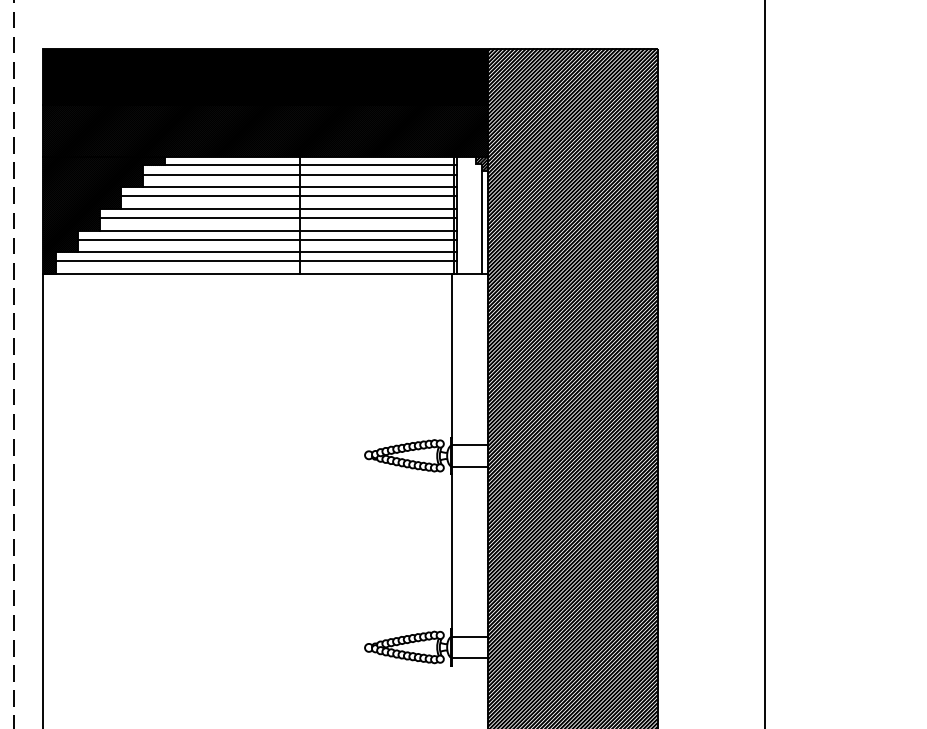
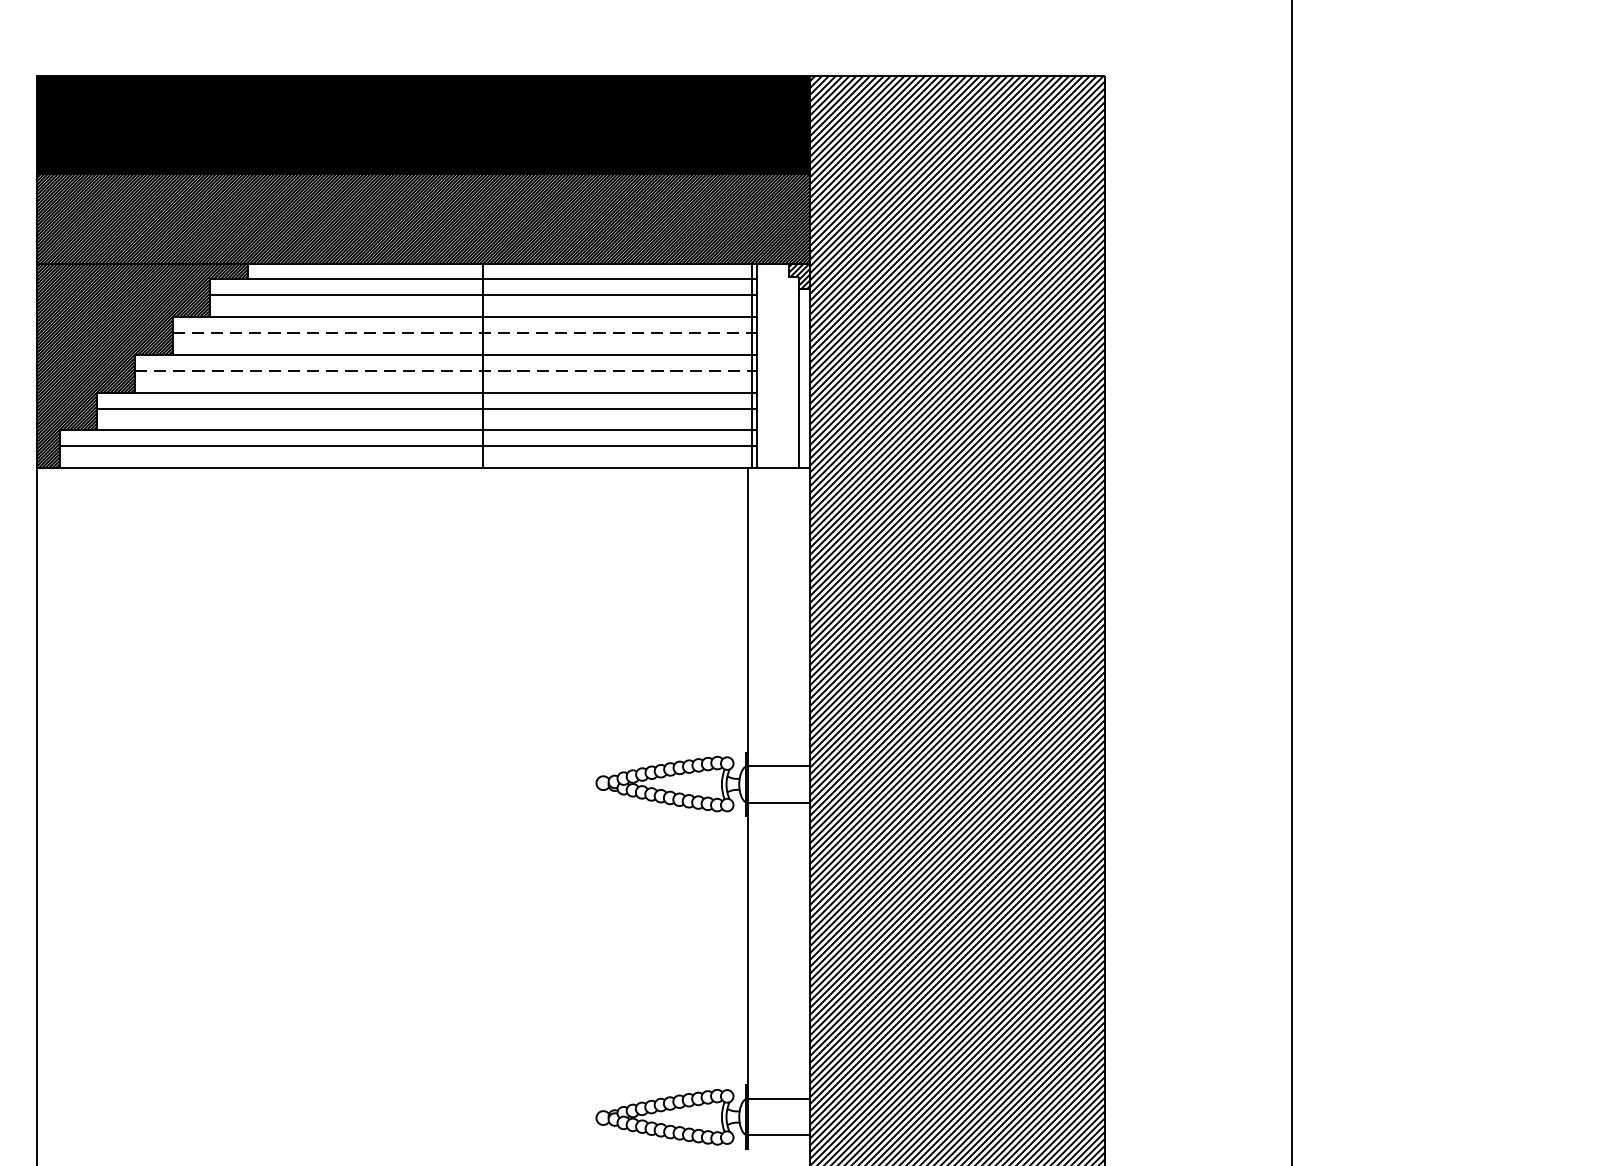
line: (289, 196) -> (465, 333), solid -> dashed
line: (278, 218) -> (446, 371), solid -> dashed

